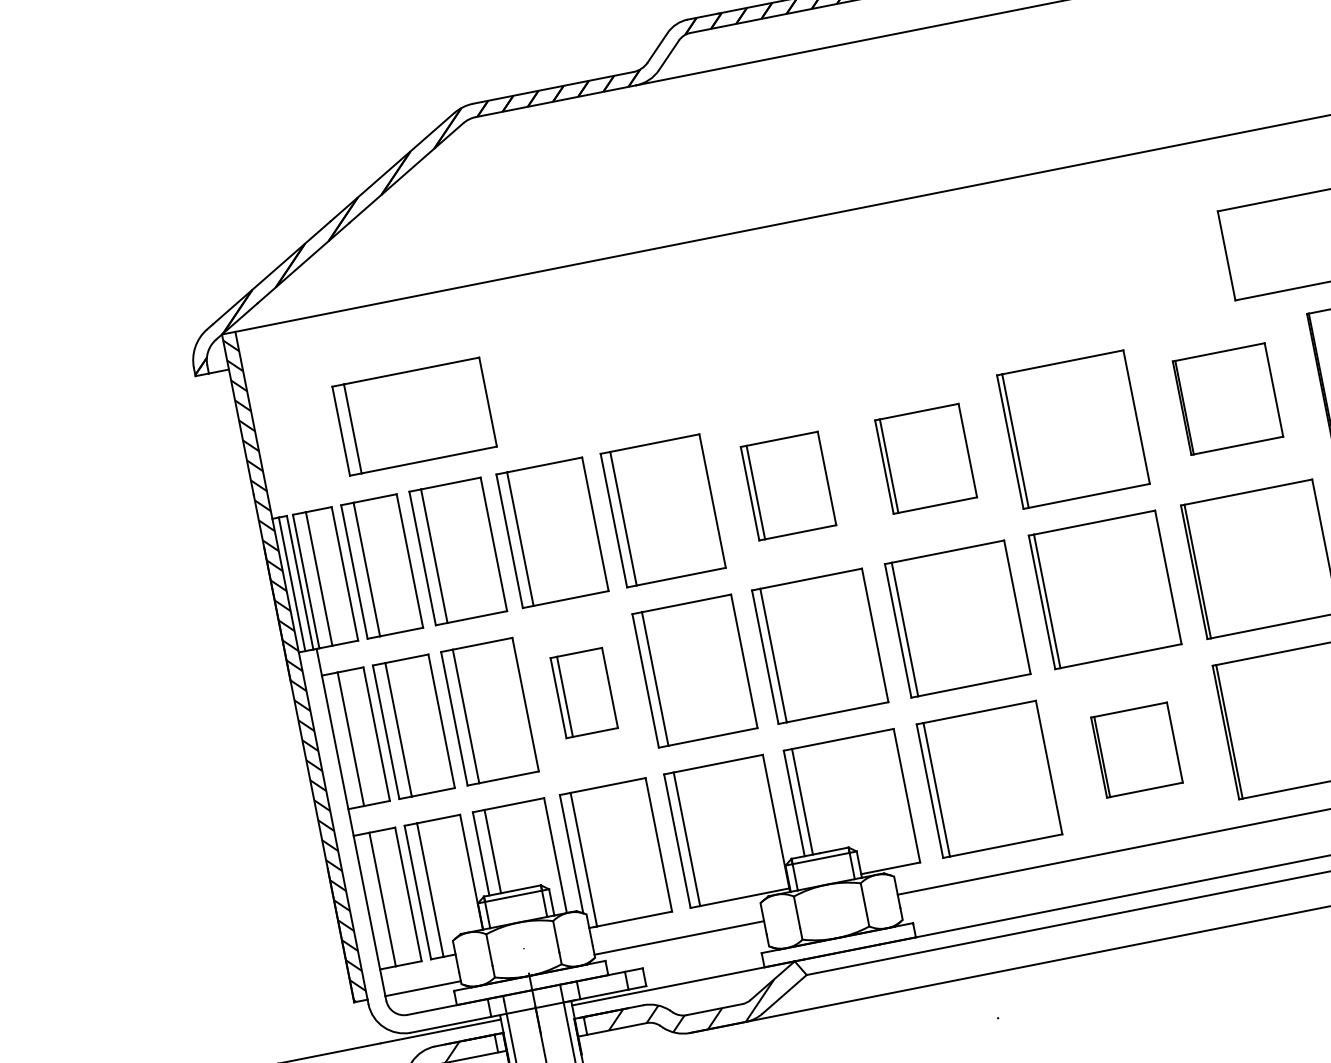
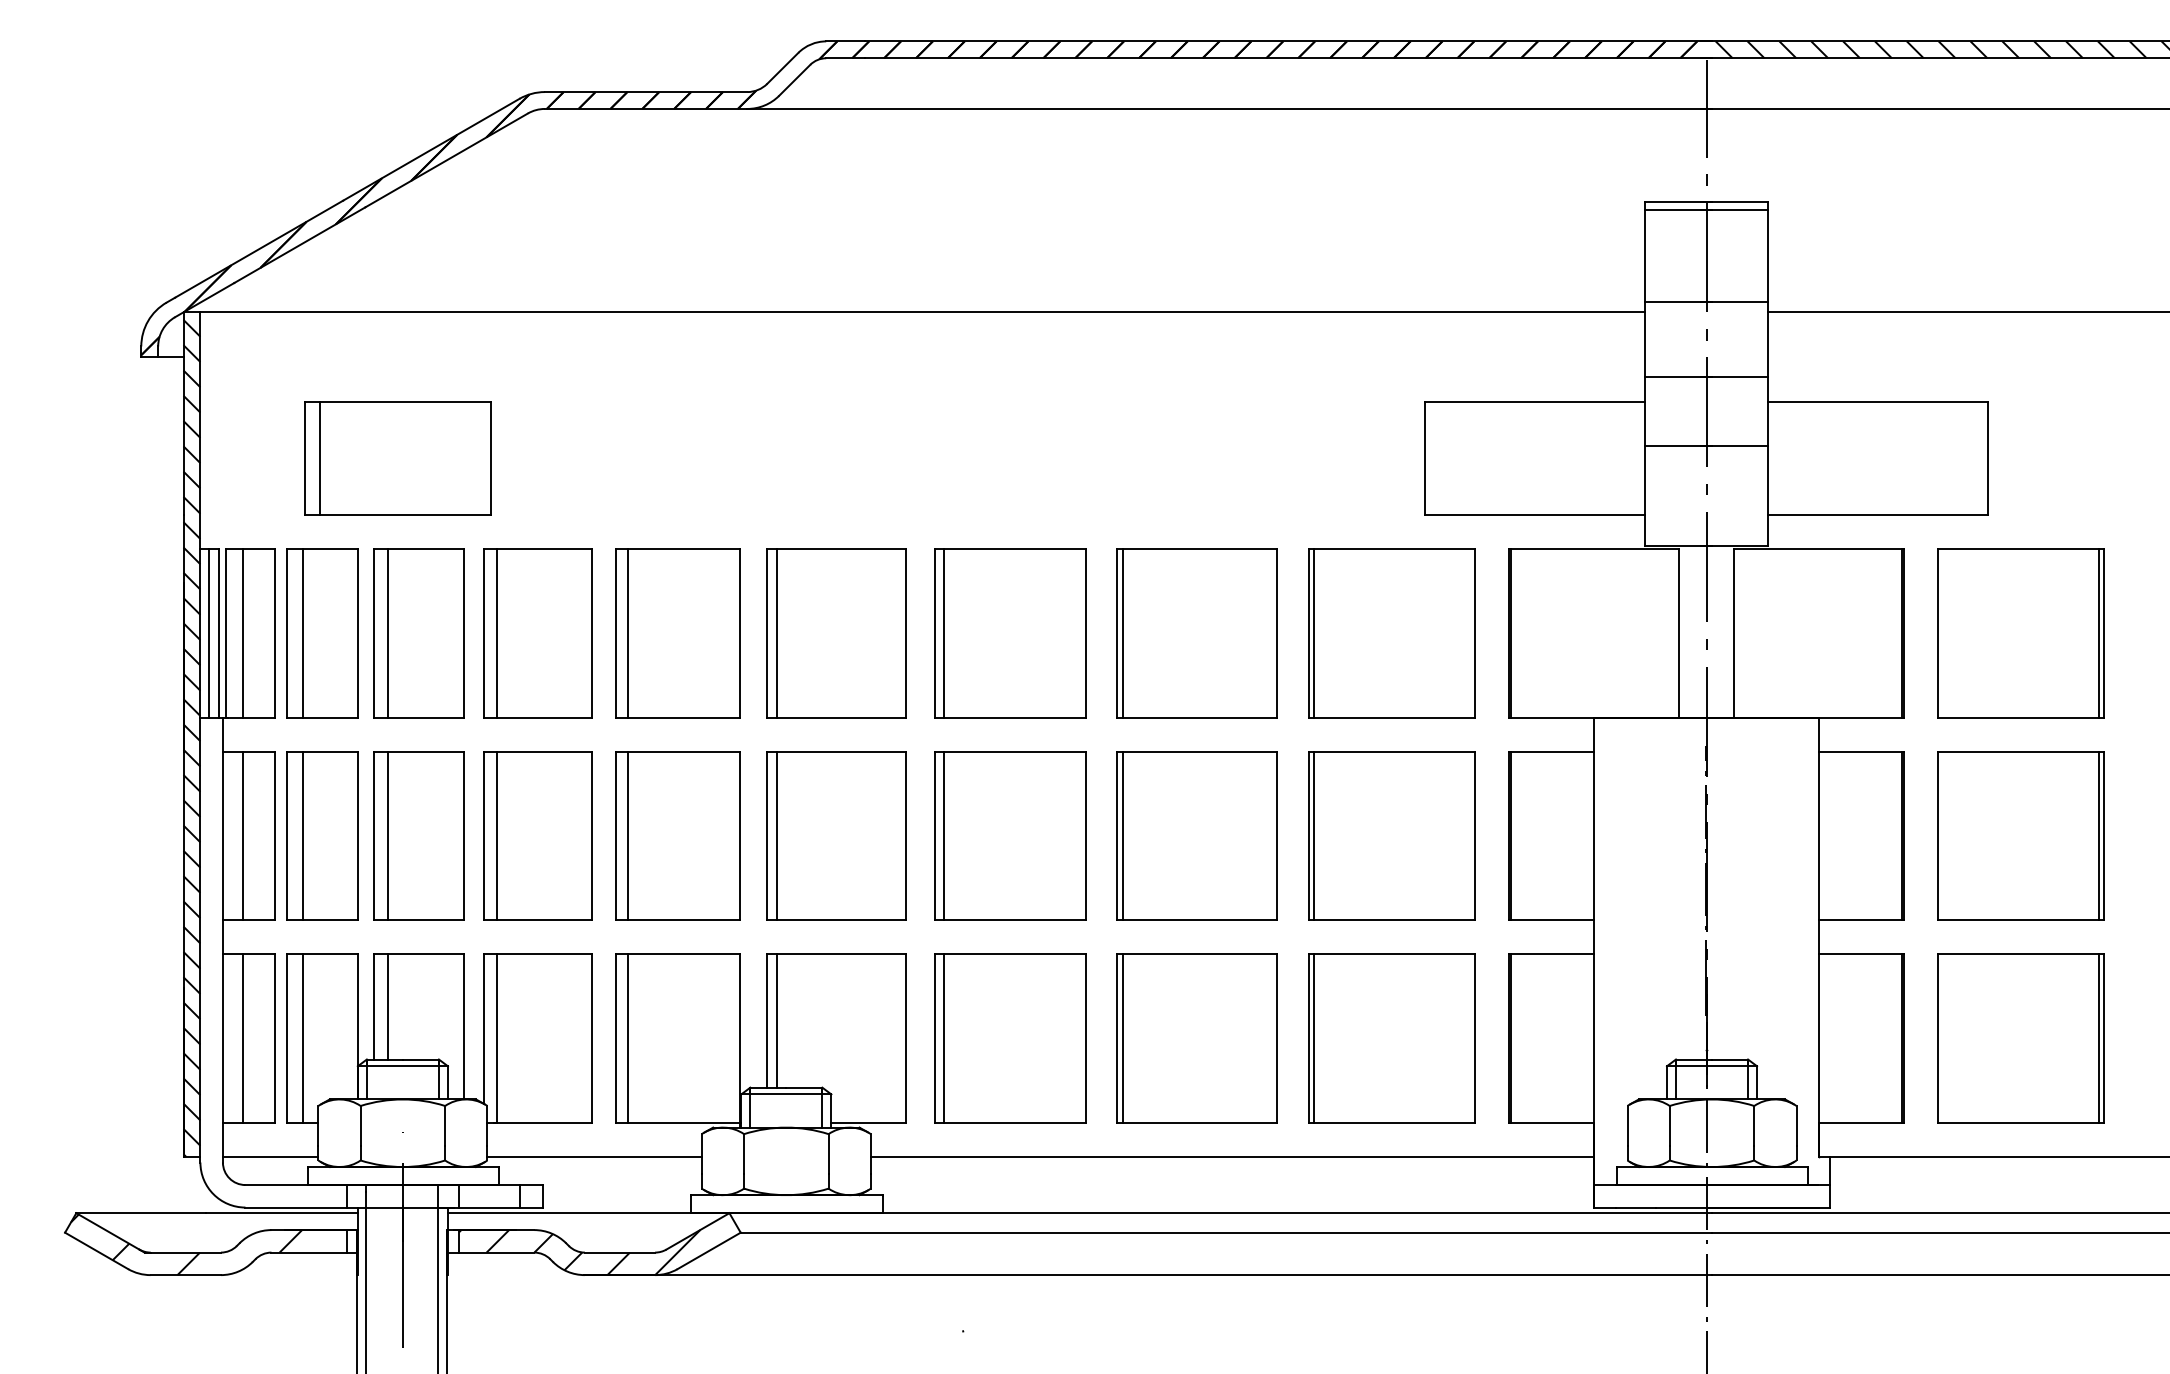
part: (1227, 399) -> (1391, 633), size x1.43
part: (926, 458) -> (1010, 633), size x1.43
part: (788, 486) -> (836, 633), size x1.43
part: (583, 692) -> (537, 835), size x1.67
part: (1136, 750) -> (1196, 1038), size x1.67

